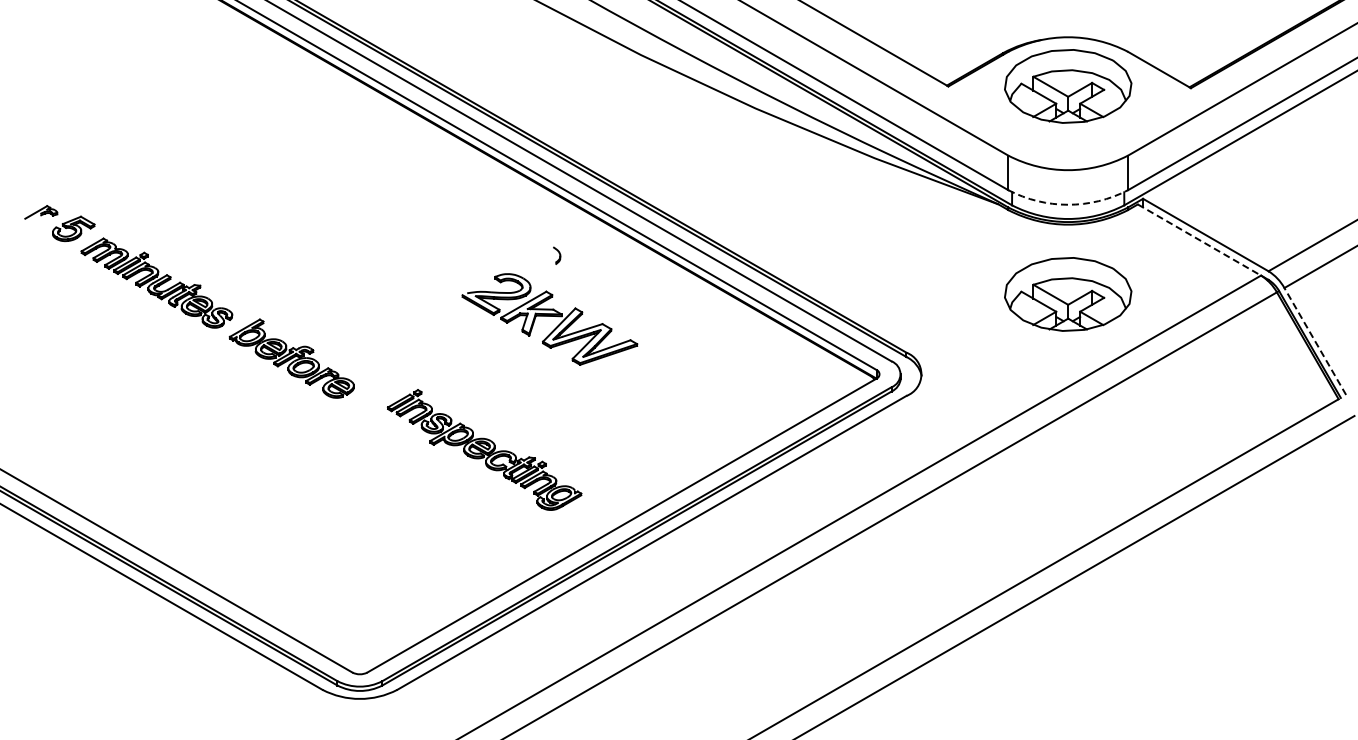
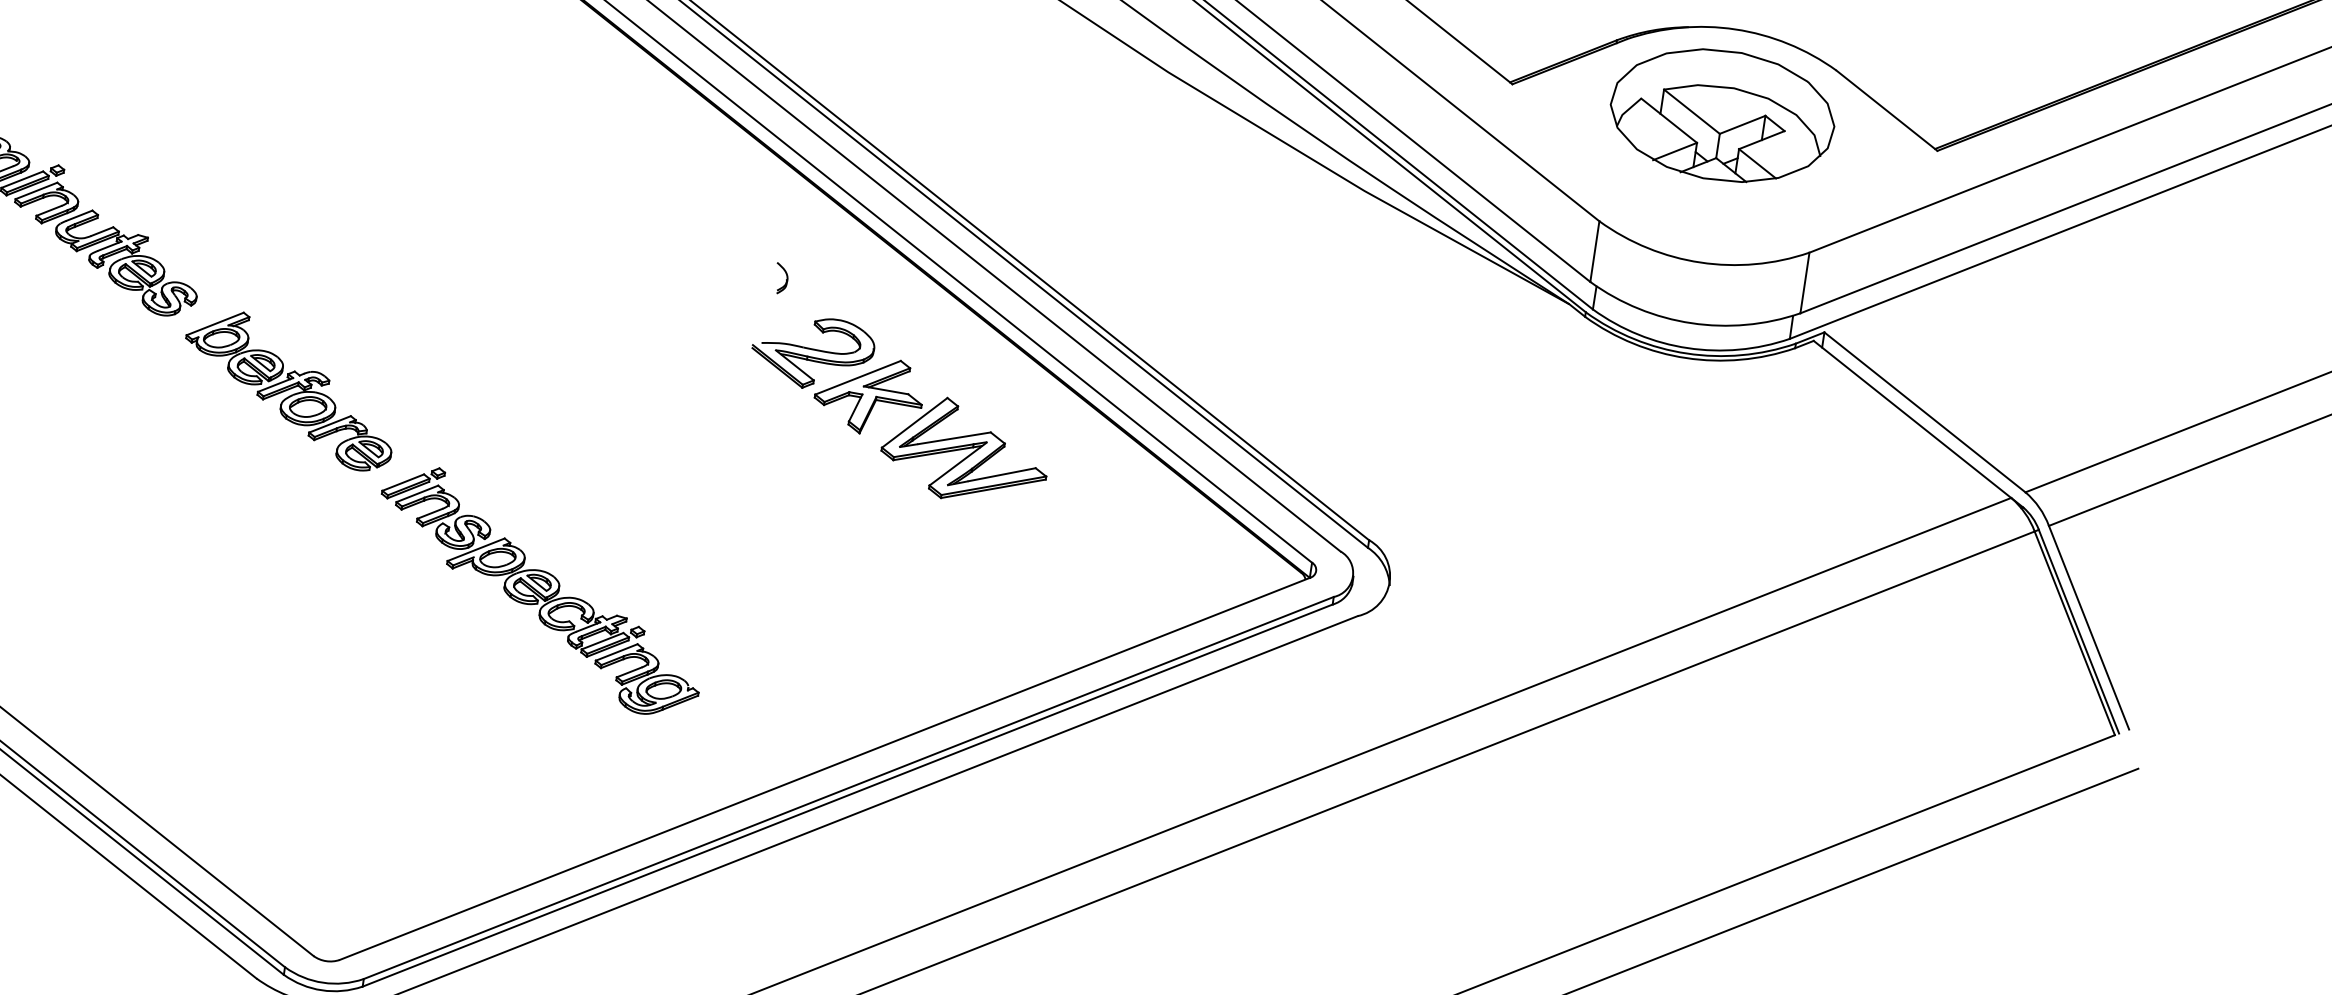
arc: (1068, 204) -> (1692, 322), dashed -> solid
line: (1199, 240) -> (1912, 420), dashed -> solid
part: (1068, 294) -> (1668, 480), removed
part: (549, 319) -> (899, 410), moved
line: (1315, 341) -> (2089, 627), dashed -> solid
part: (484, 449) -> (540, 589), moved

